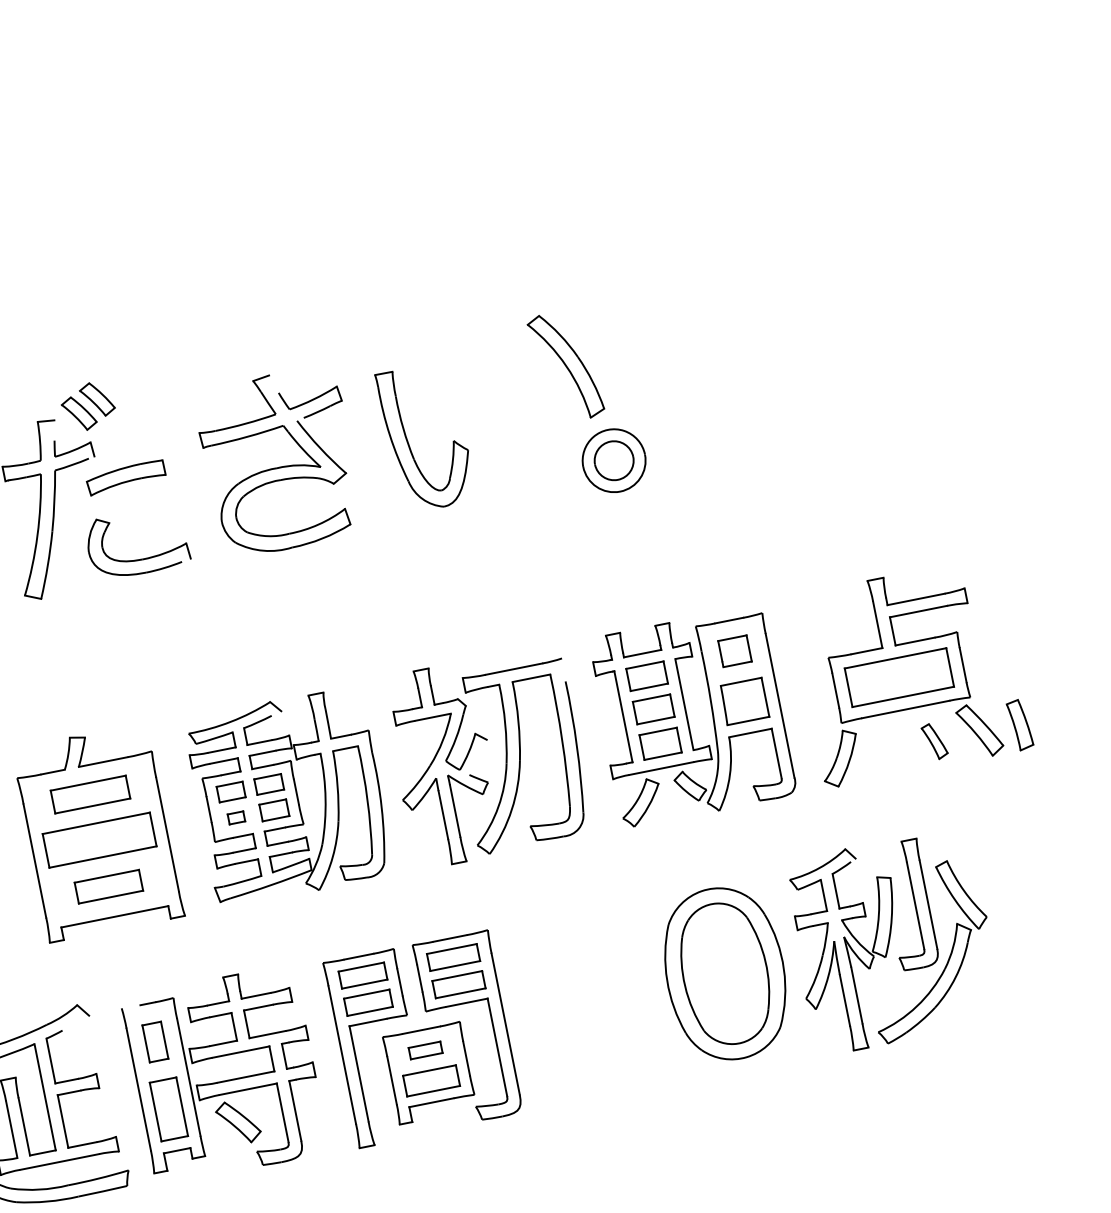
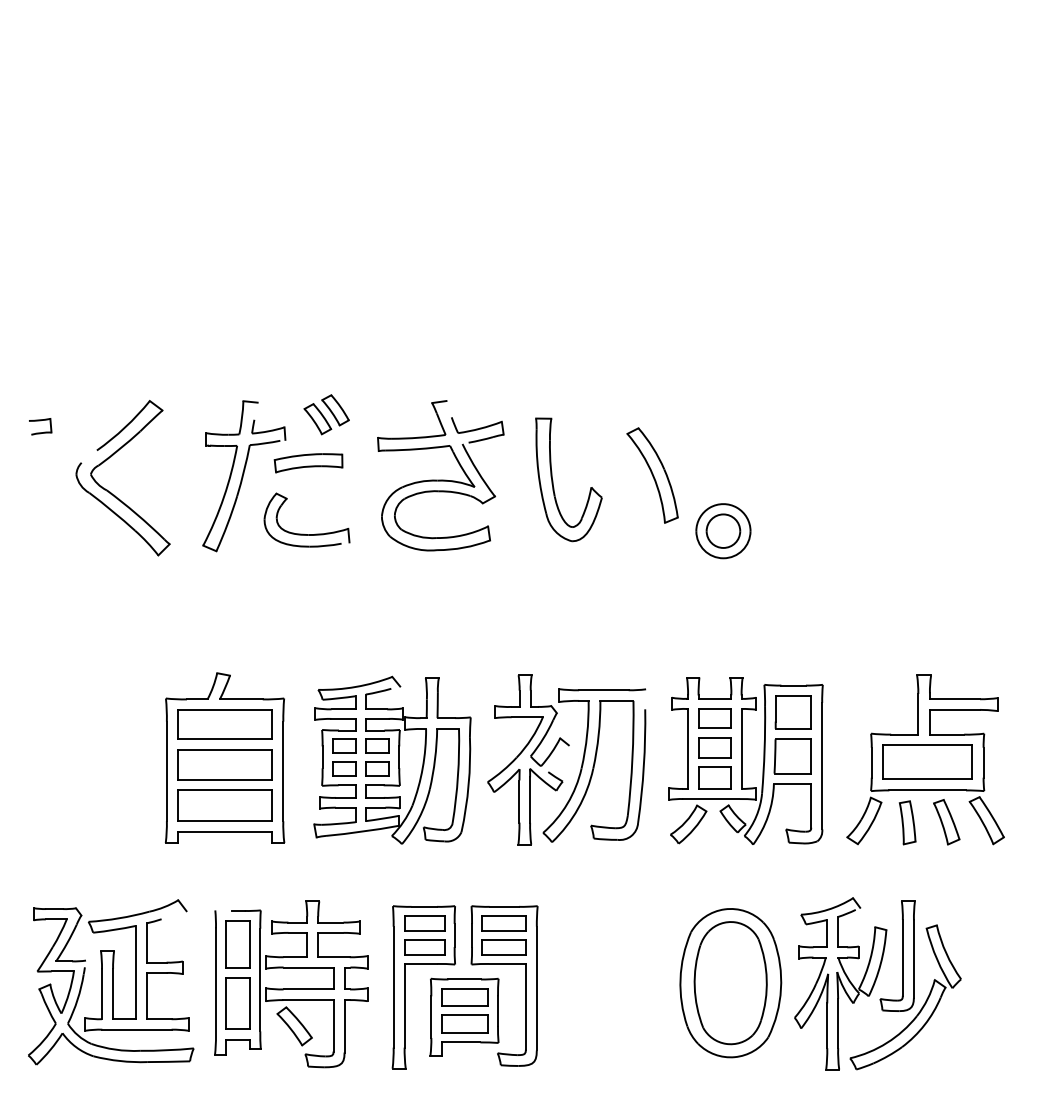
part: (565, 366) -> (652, 475), moved
part: (88, 406) -> (326, 414), moved
part: (734, 651) -> (792, 712), size x1.43
part: (1019, 724) -> (907, 822), moved
part: (934, 741) -> (946, 822), size x1.43
part: (89, 794) -> (224, 724), size x1.43
part: (236, 817) -> (344, 768), size x1.67
part: (108, 886) -> (224, 805), size x1.67
part: (154, 1042) -> (237, 944), size x1.43
part: (425, 1050) -> (464, 997), size x1.67

